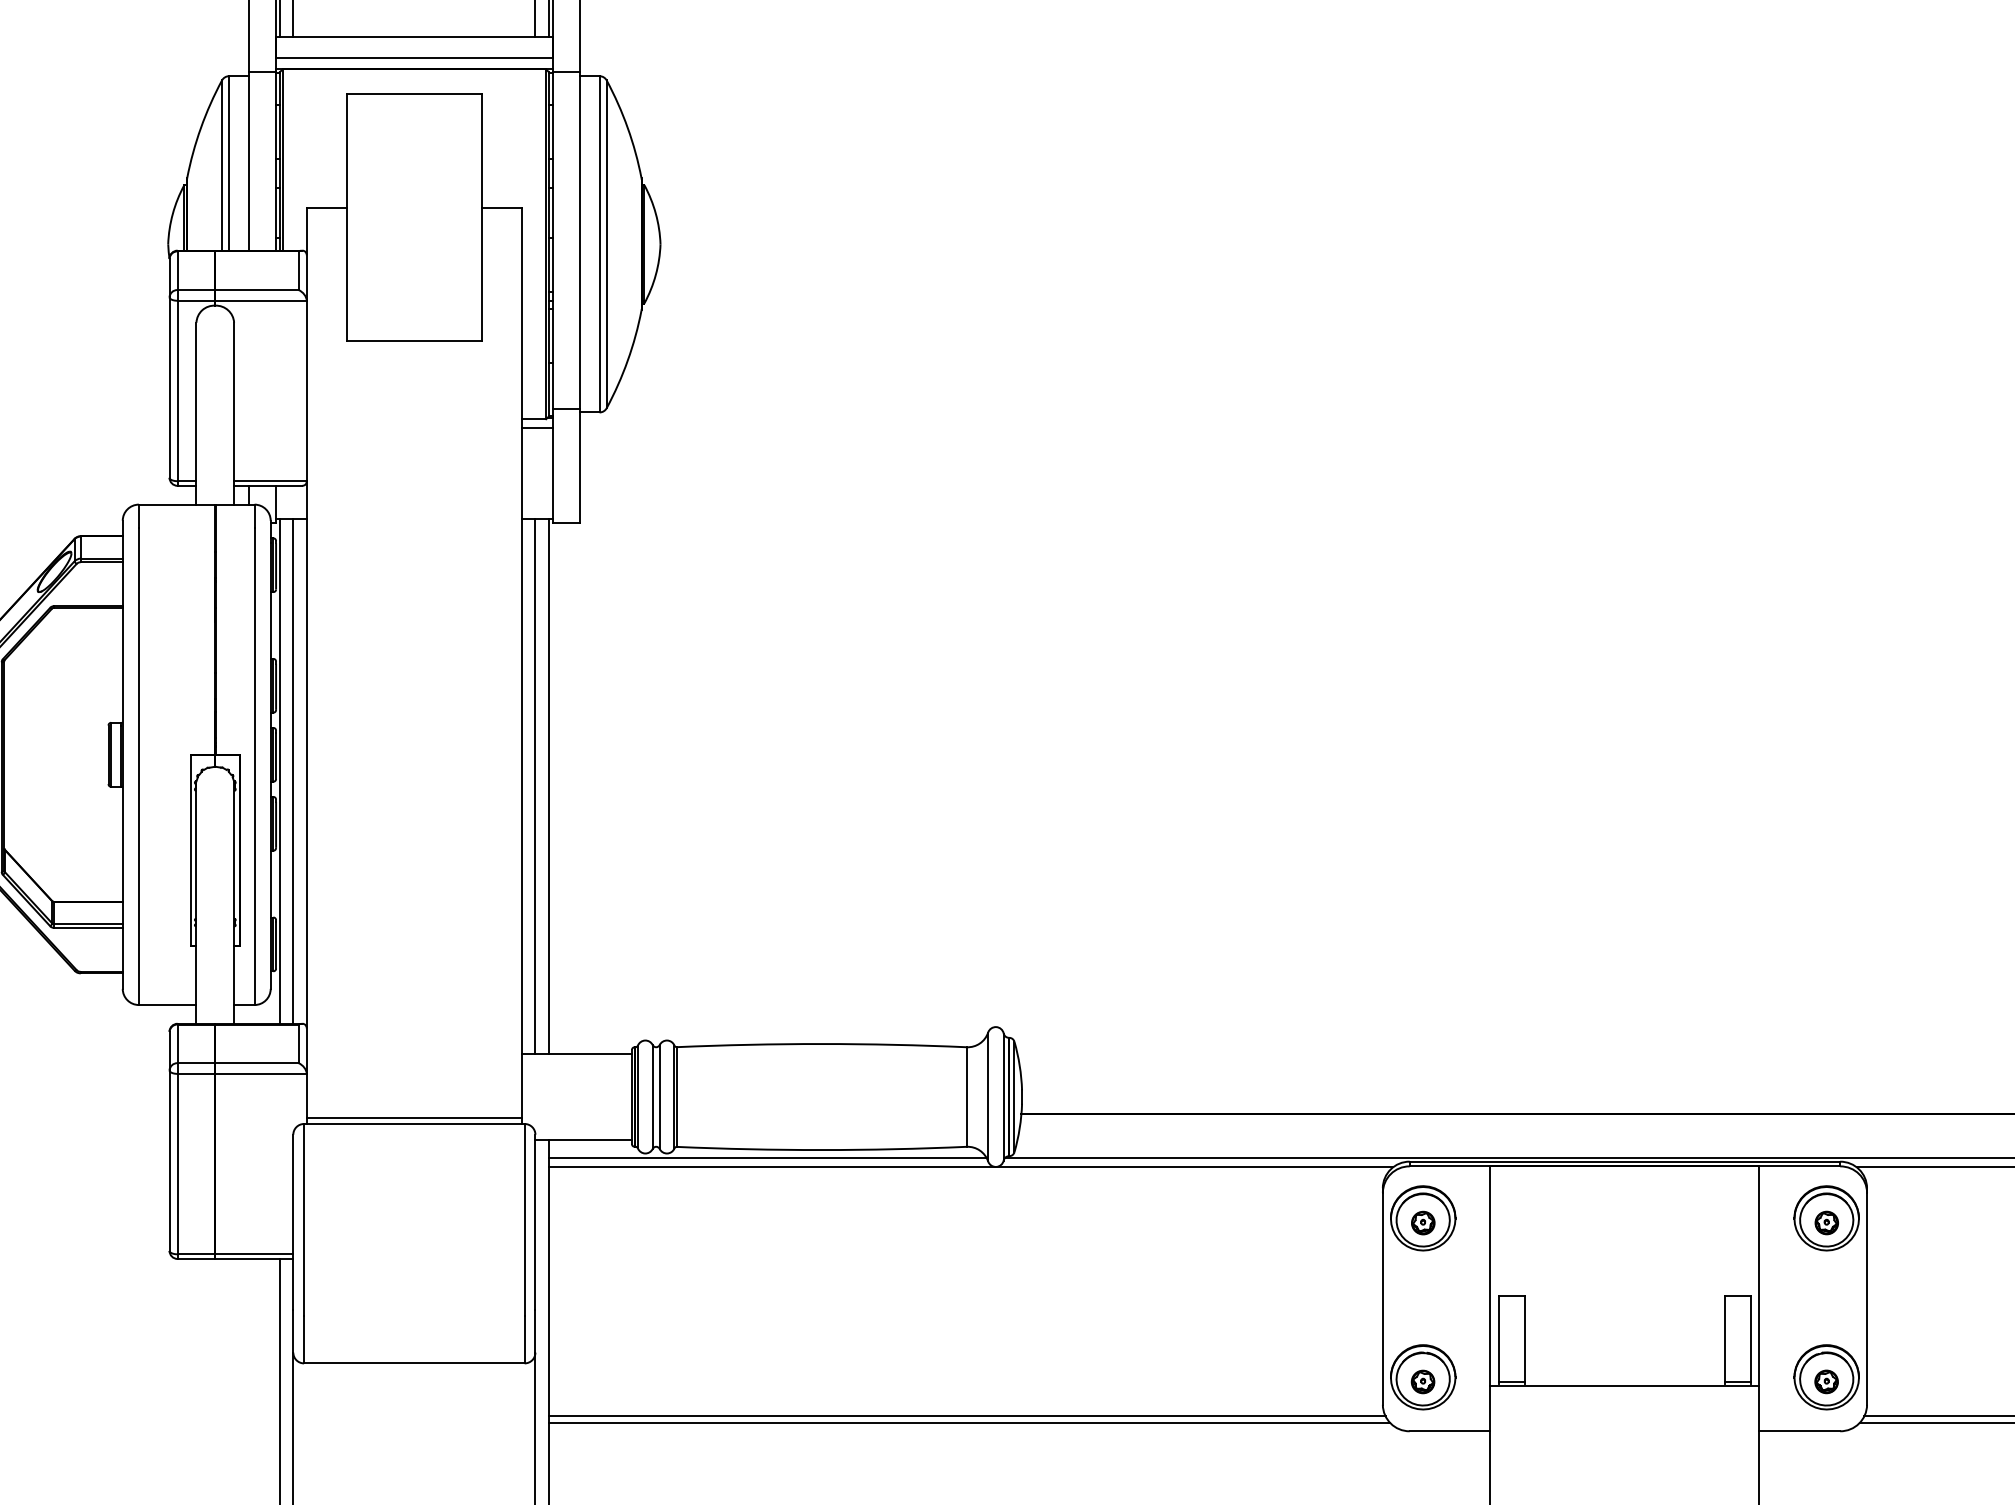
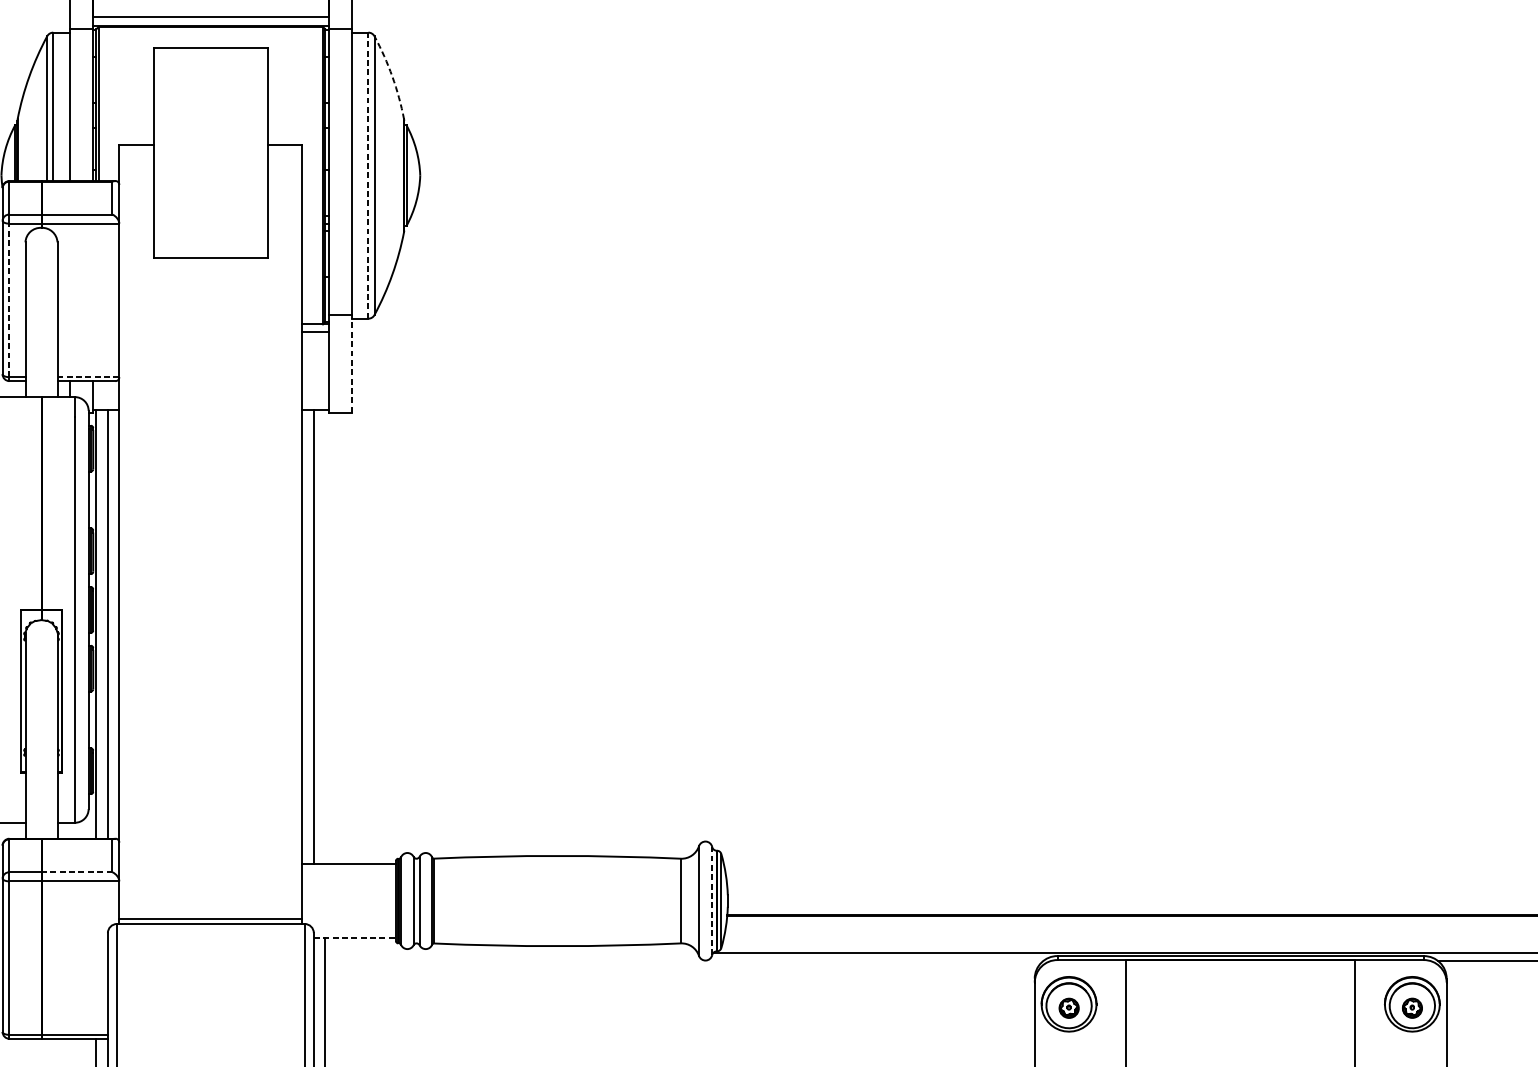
arc: (627, 128) -> (392, 77), solid -> dashed
line: (599, 243) -> (368, 174), solid -> dashed
line: (177, 390) -> (9, 300), solid -> dashed
line: (579, 465) -> (351, 363), solid -> dashed
line: (269, 481) -> (87, 377), solid -> dashed
line: (548, 786) -> (324, 636), removed
line: (257, 1063) -> (77, 872), solid -> dashed
line: (1003, 1096) -> (712, 900), solid -> dashed
line: (584, 1140) -> (355, 938), solid -> dashed
line: (767, 1157) -> (511, 952), removed
line: (970, 1167) -> (683, 961), removed

